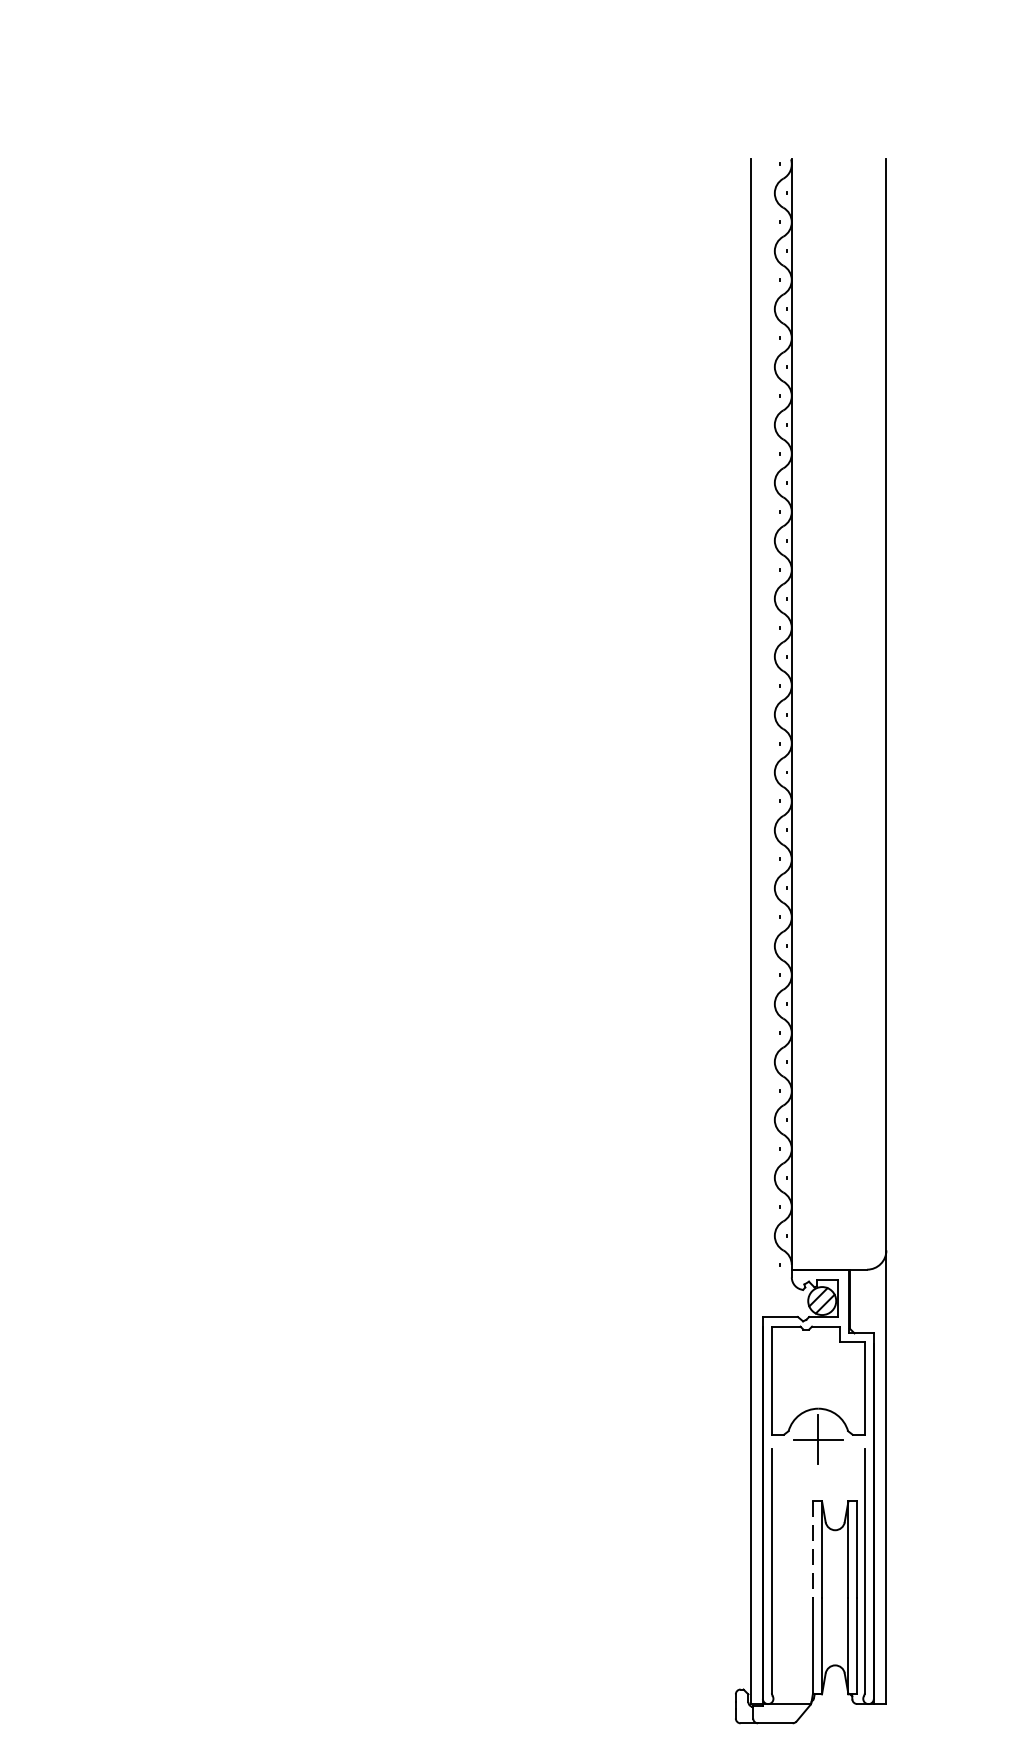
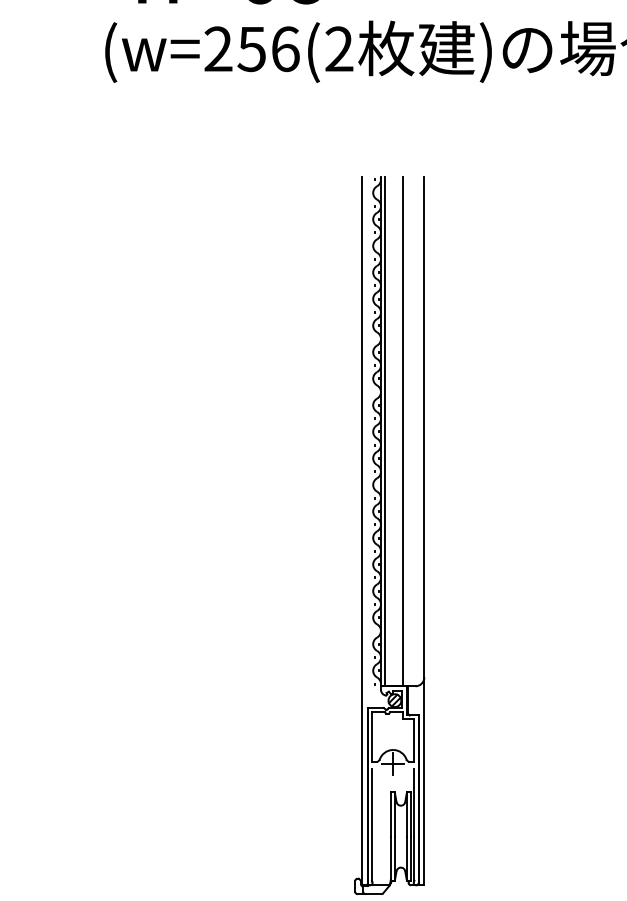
line: (799, 713) -> (384, 431), added
line: (840, 713) -> (403, 431), added
line: (812, 1551) -> (390, 815), dashed -> solid

